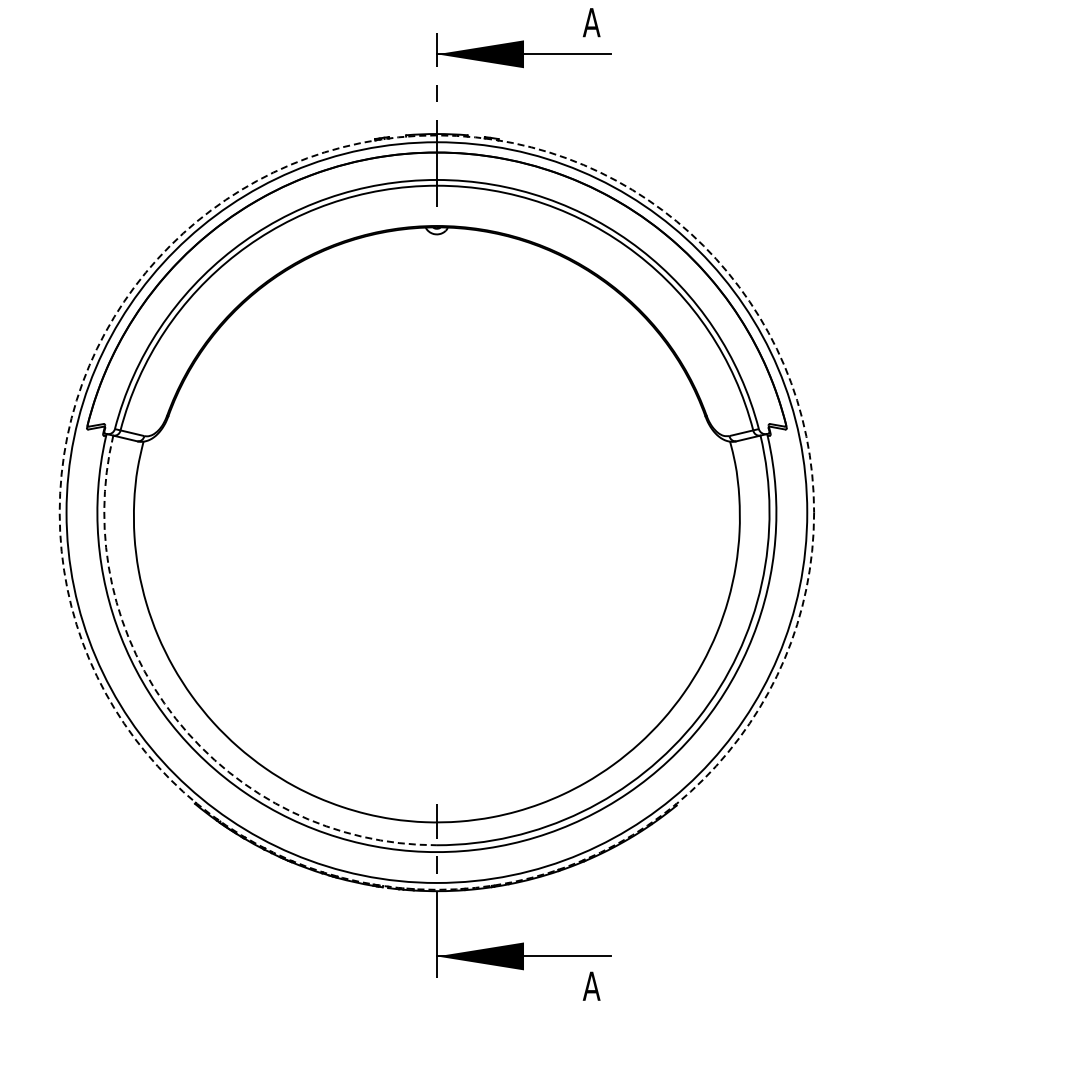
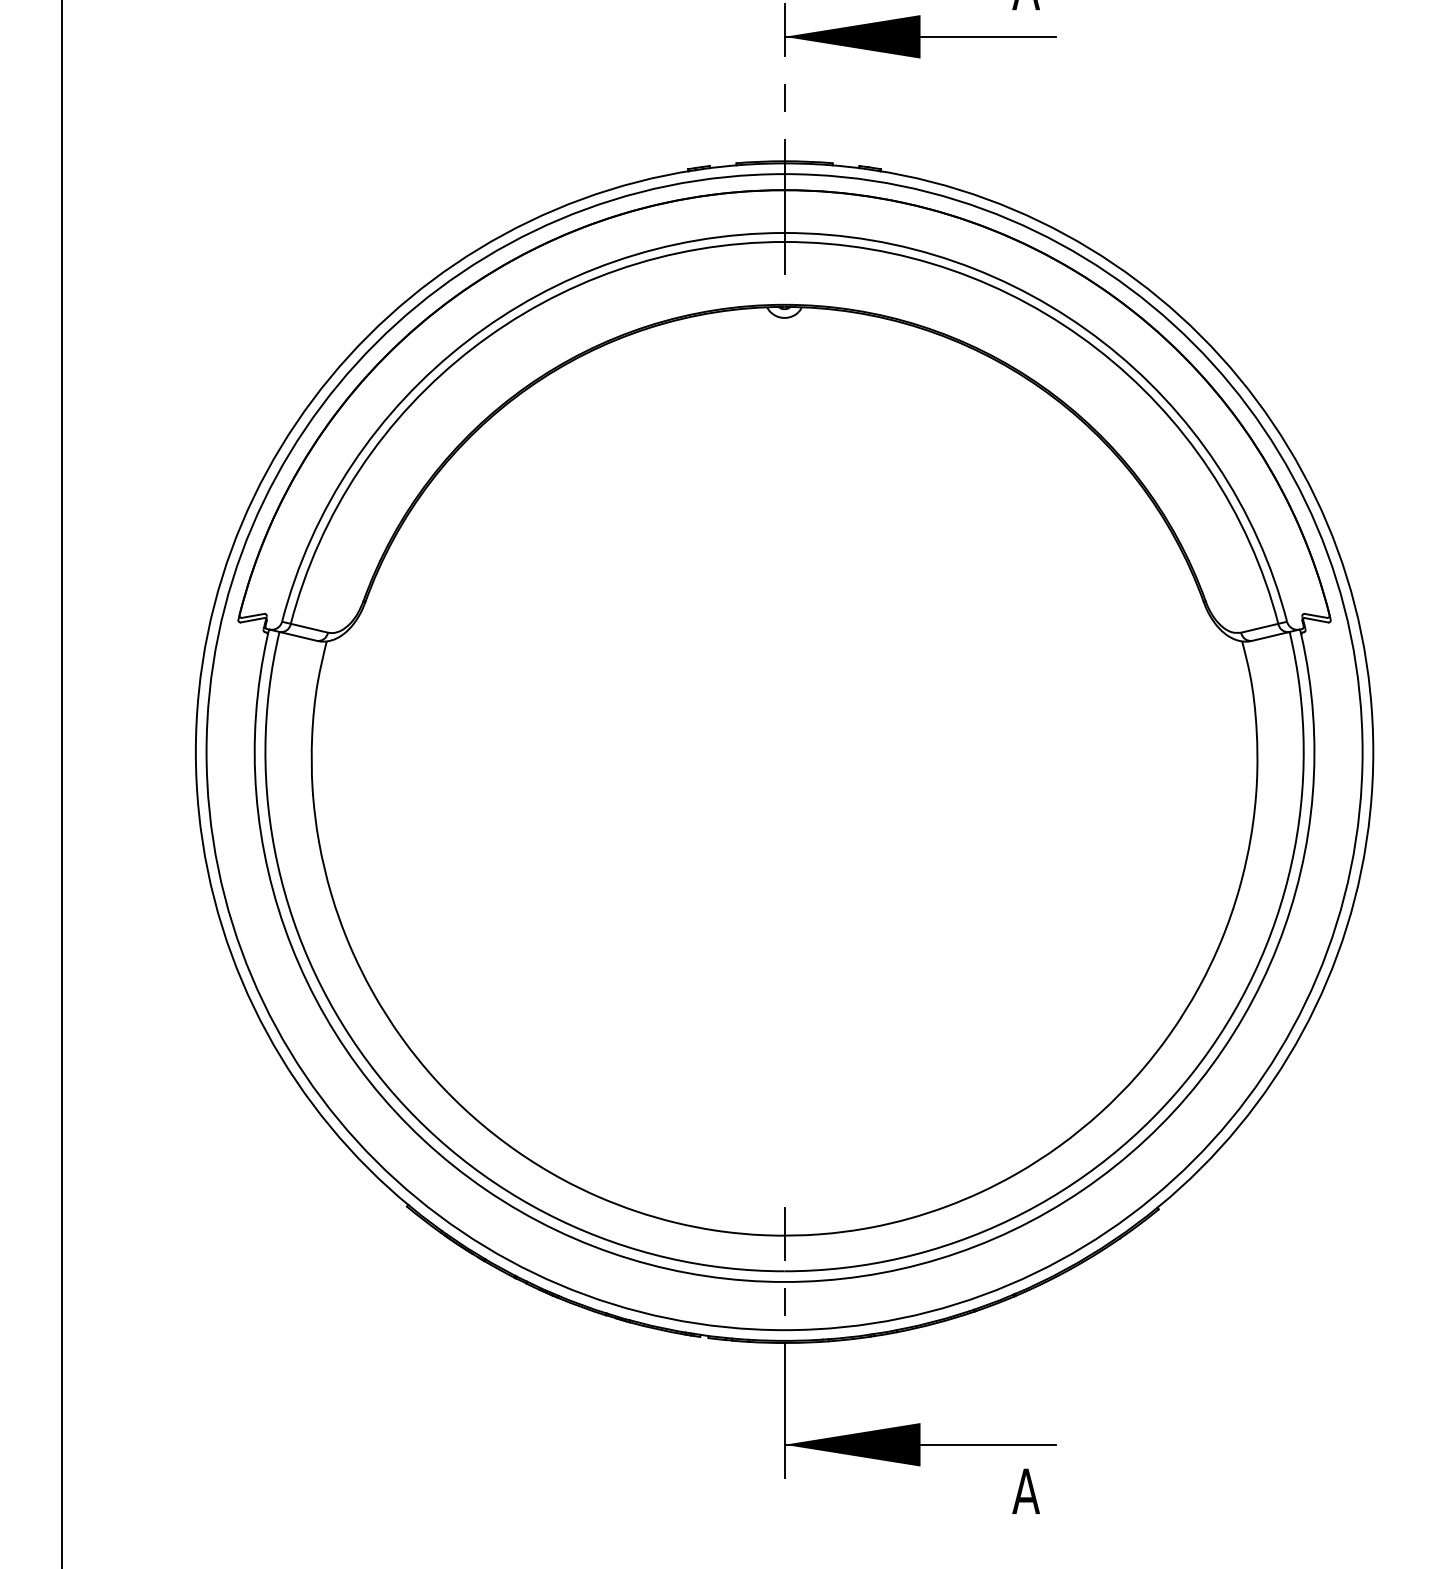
circle: (436, 512) -> (783, 751), dashed -> solid
arc: (175, 718) -> (376, 1073), dashed -> solid

